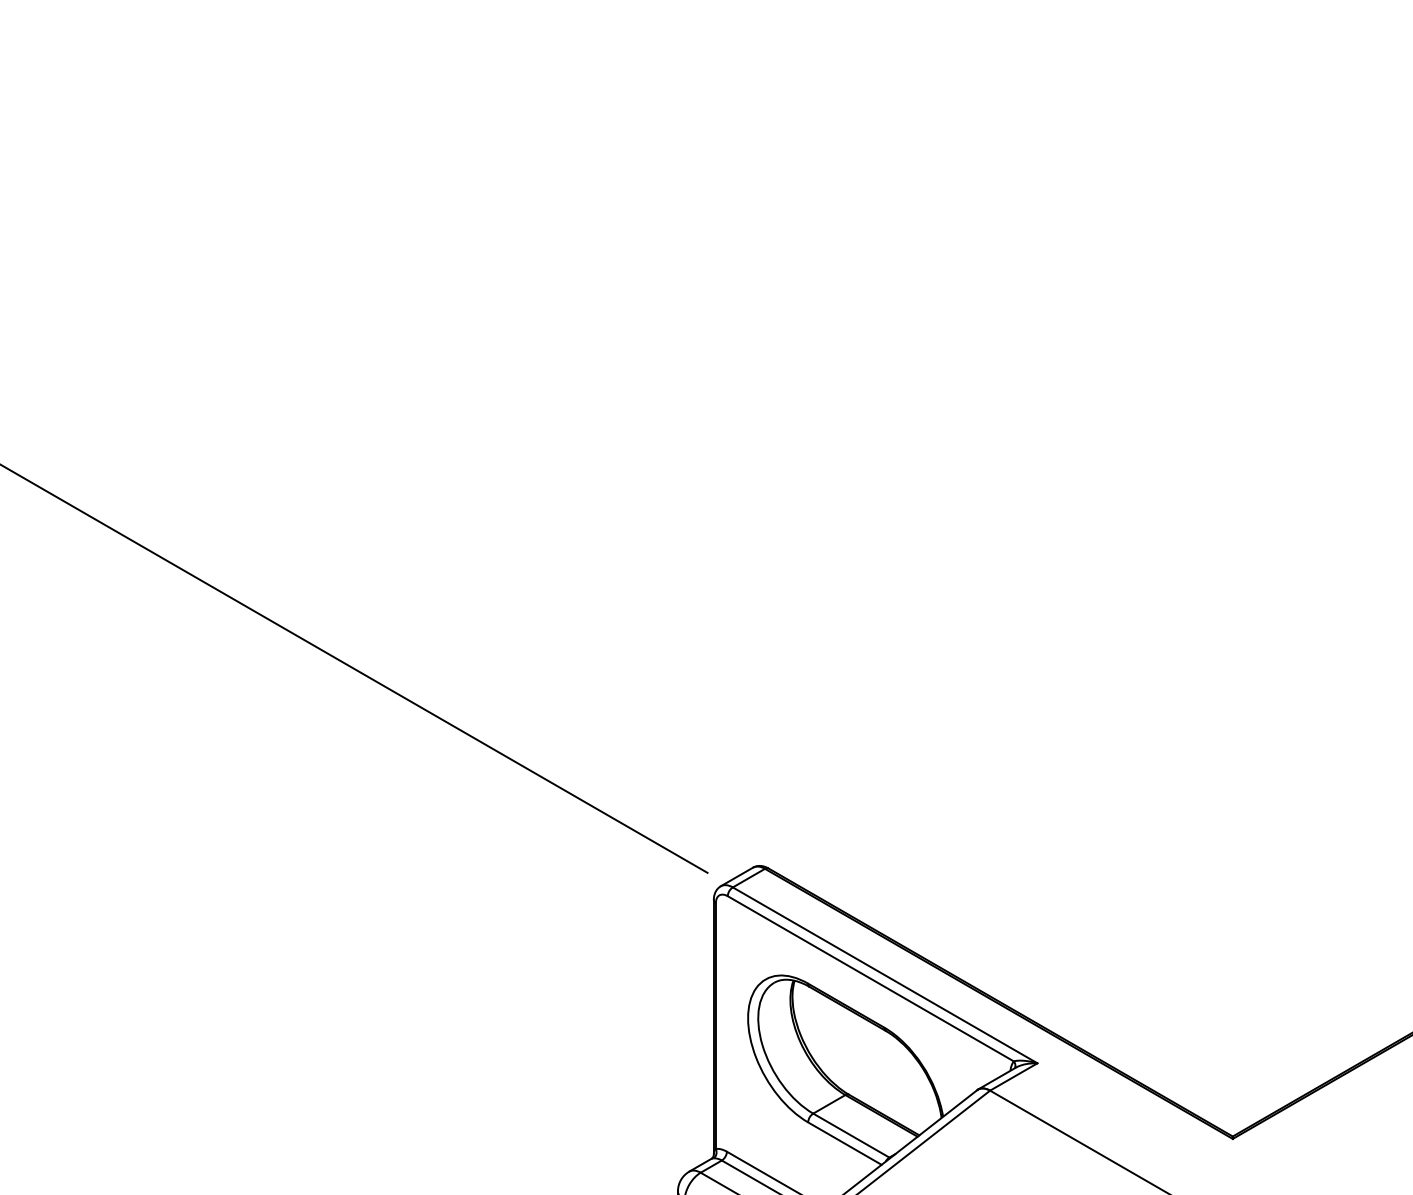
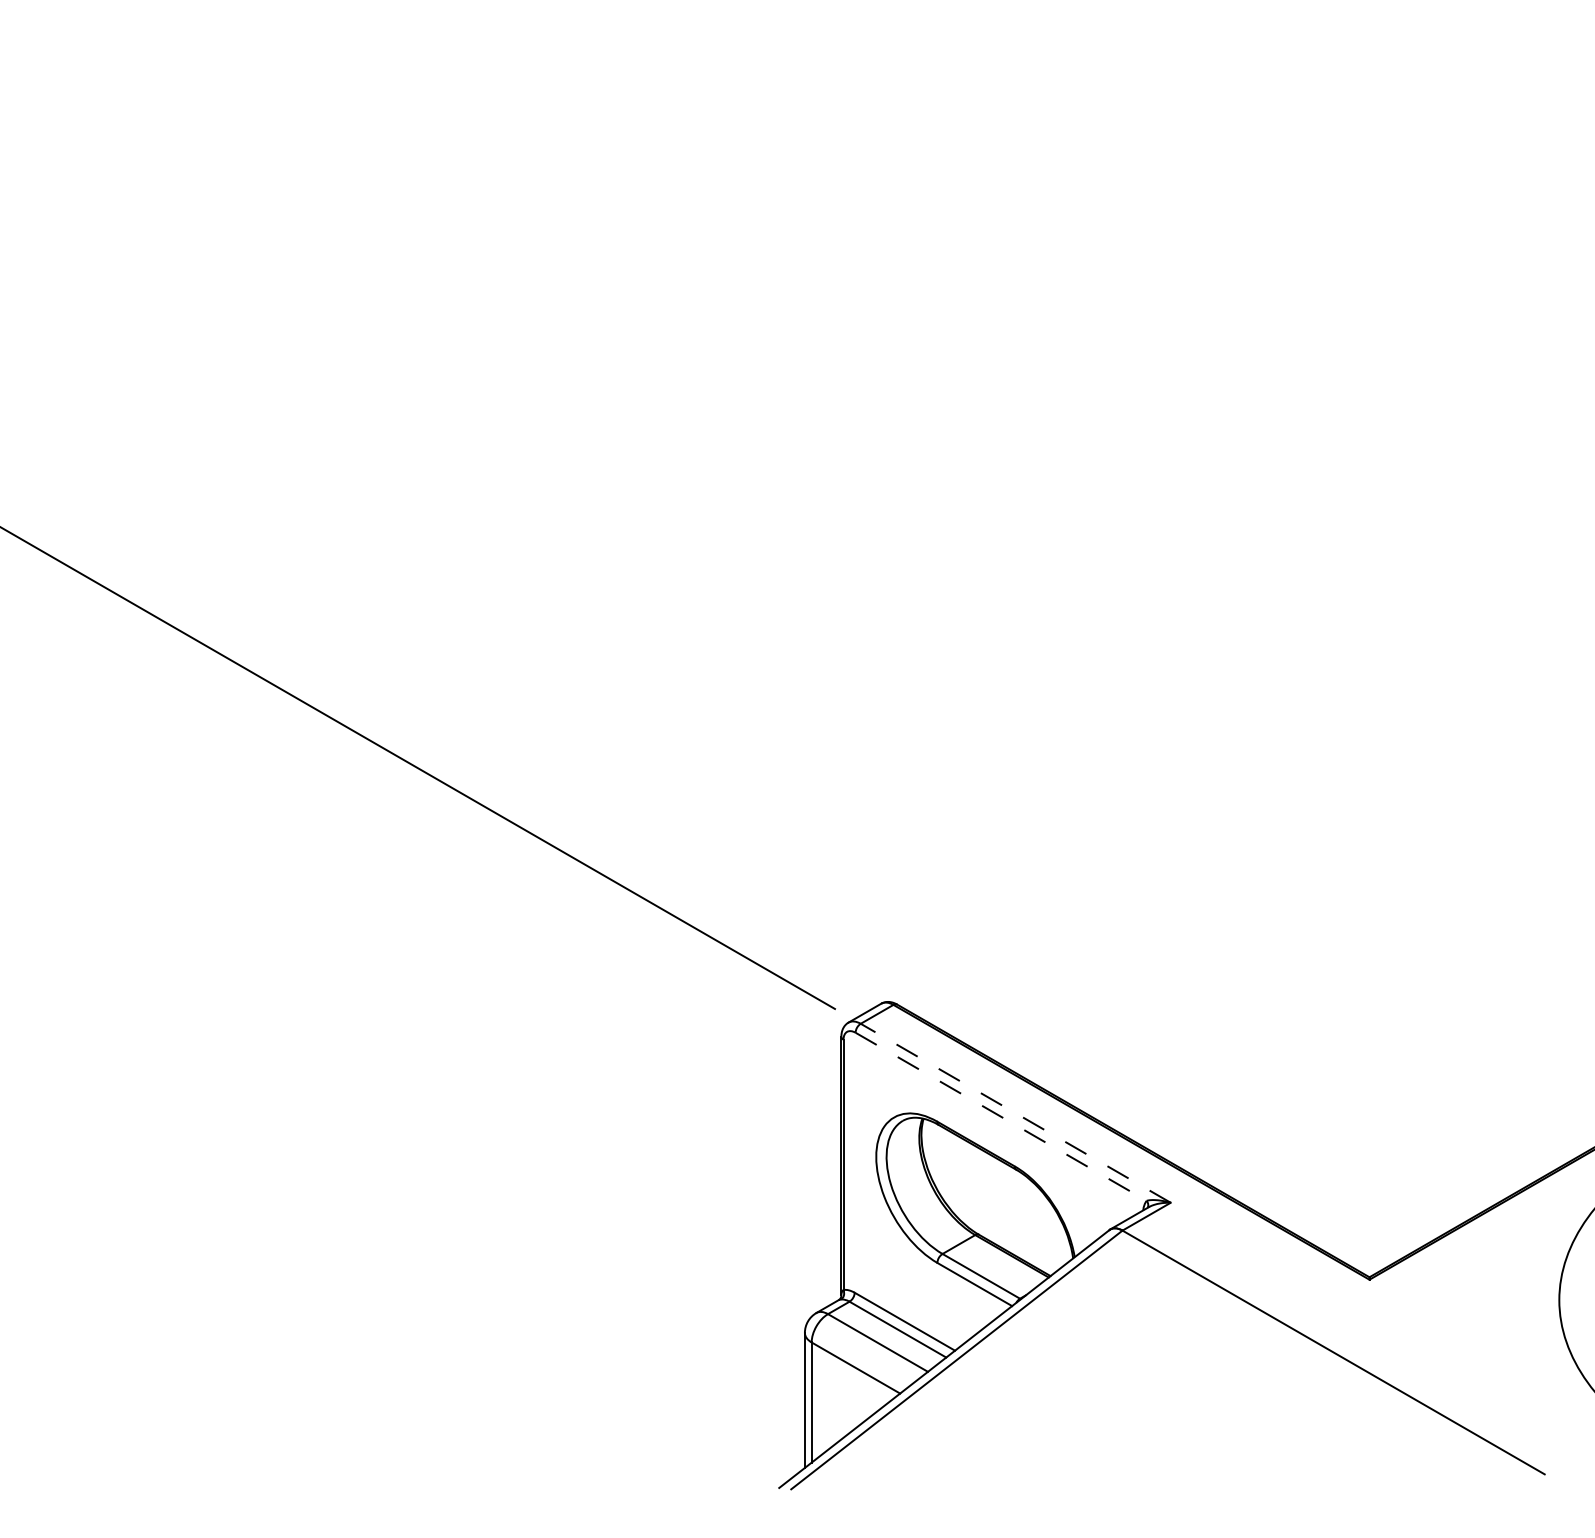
line: (884, 975) -> (1015, 1113), solid -> dashed
line: (871, 979) -> (1001, 1117), solid -> dashed

